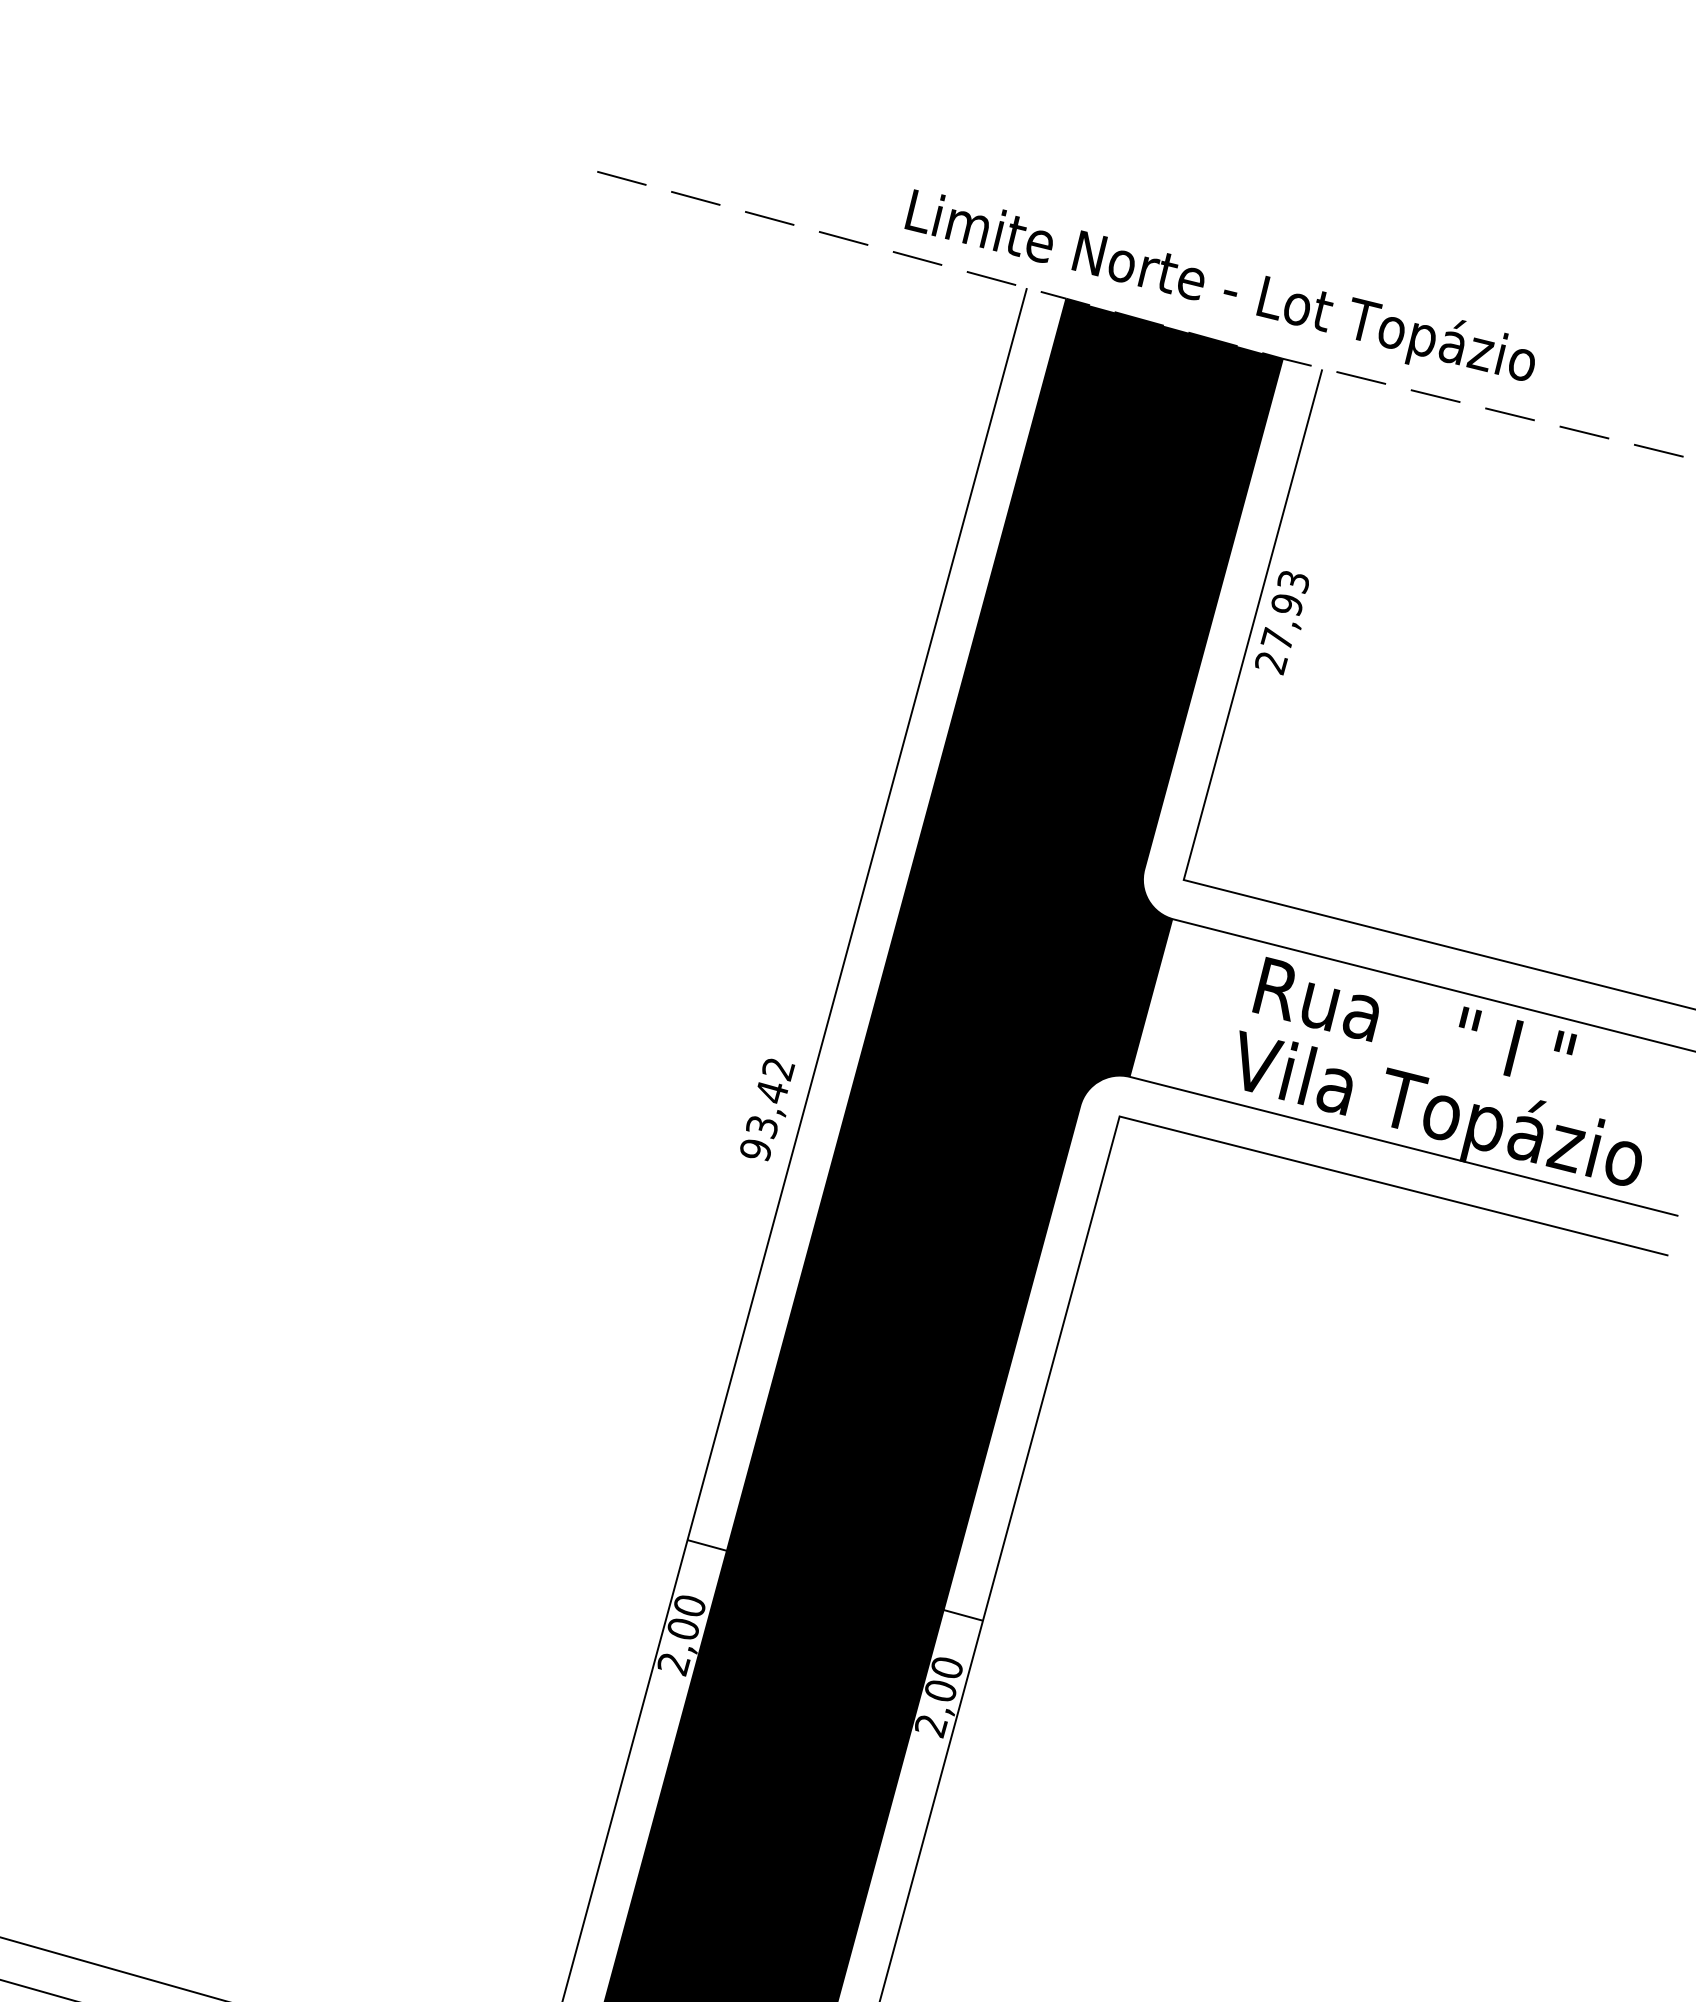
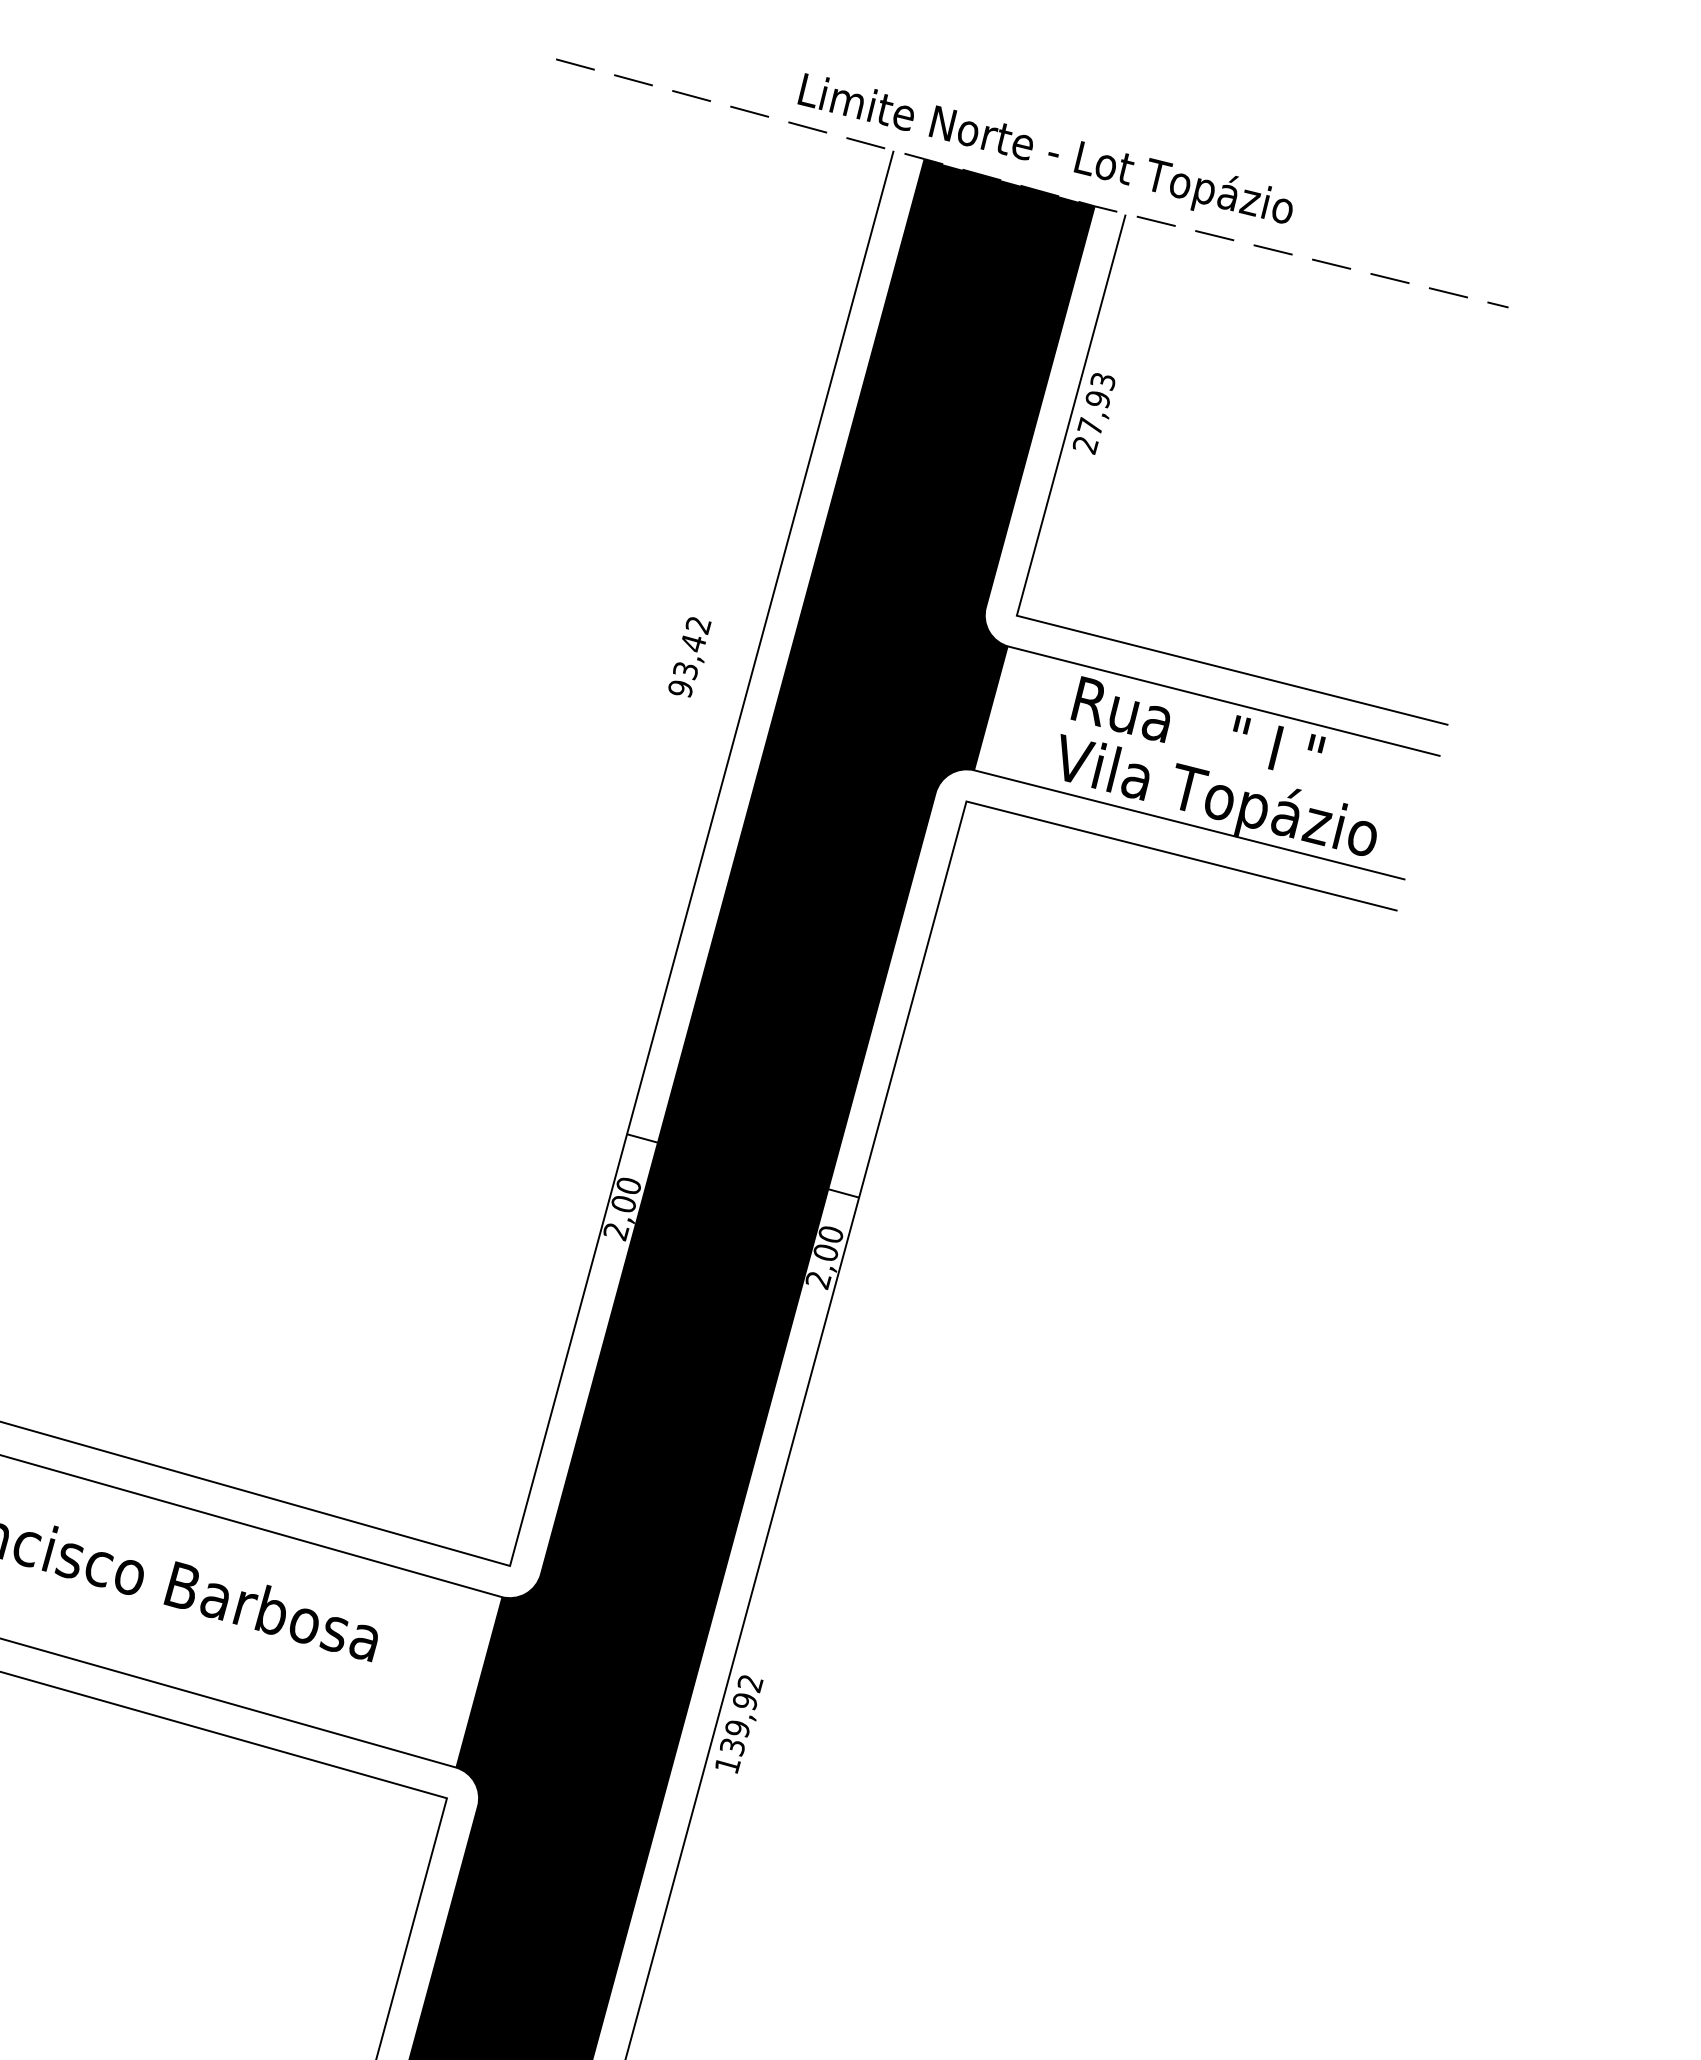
text: (767, 1110) -> (689, 657), moved

